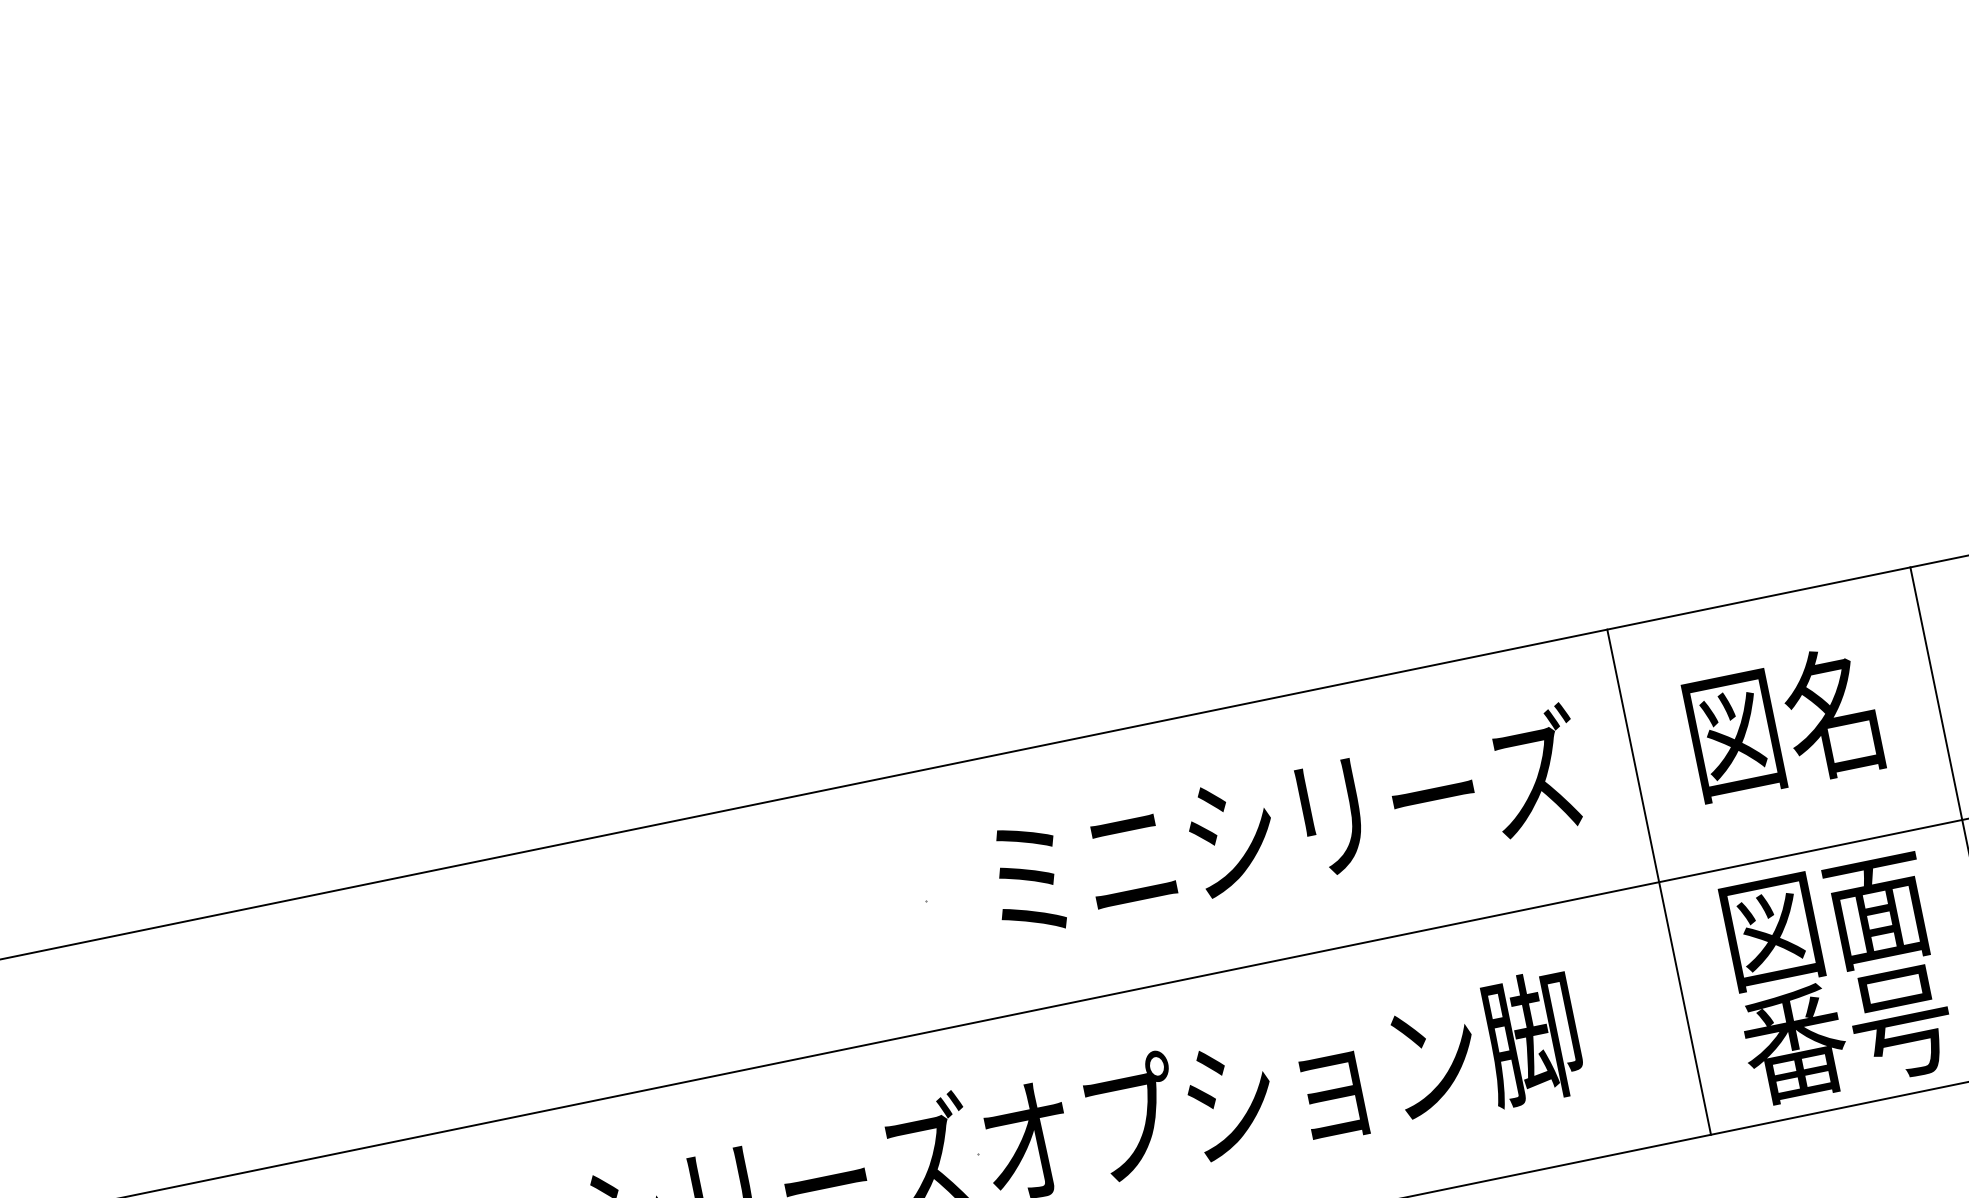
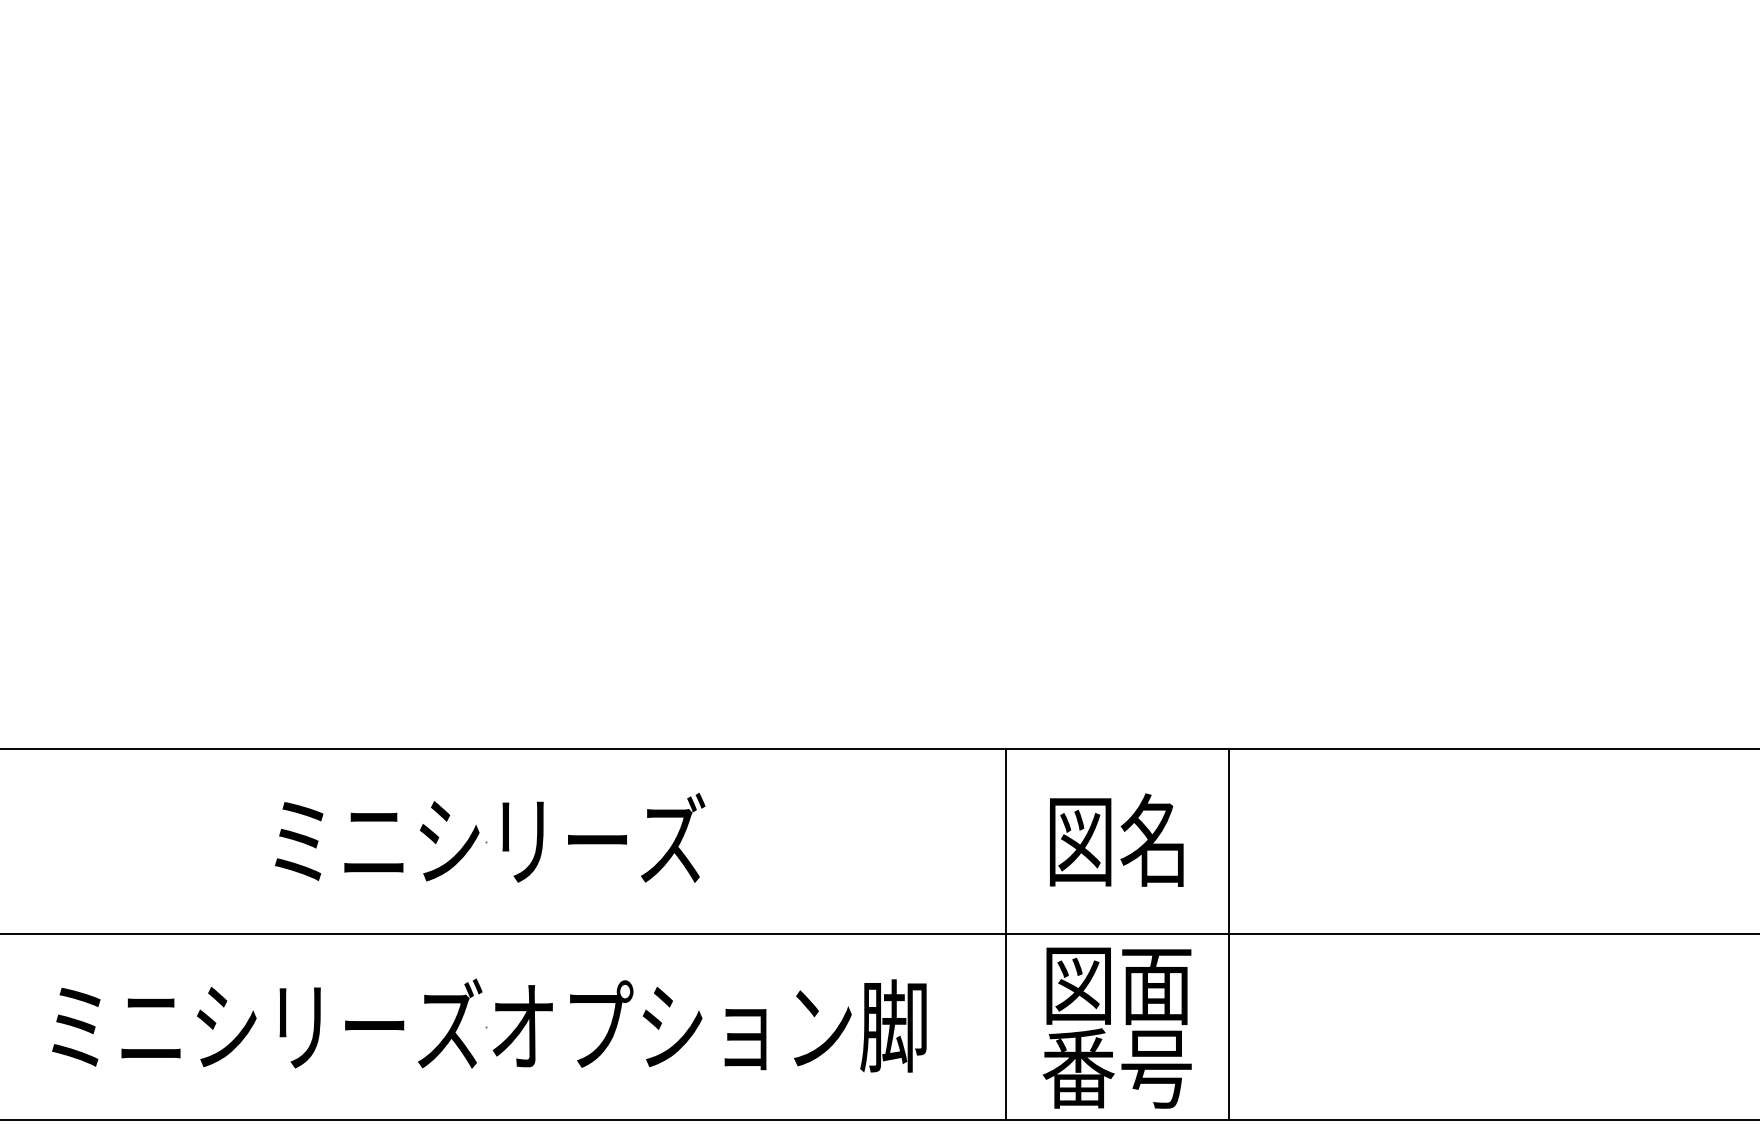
text: (1287, 821) -> (490, 837), moved

